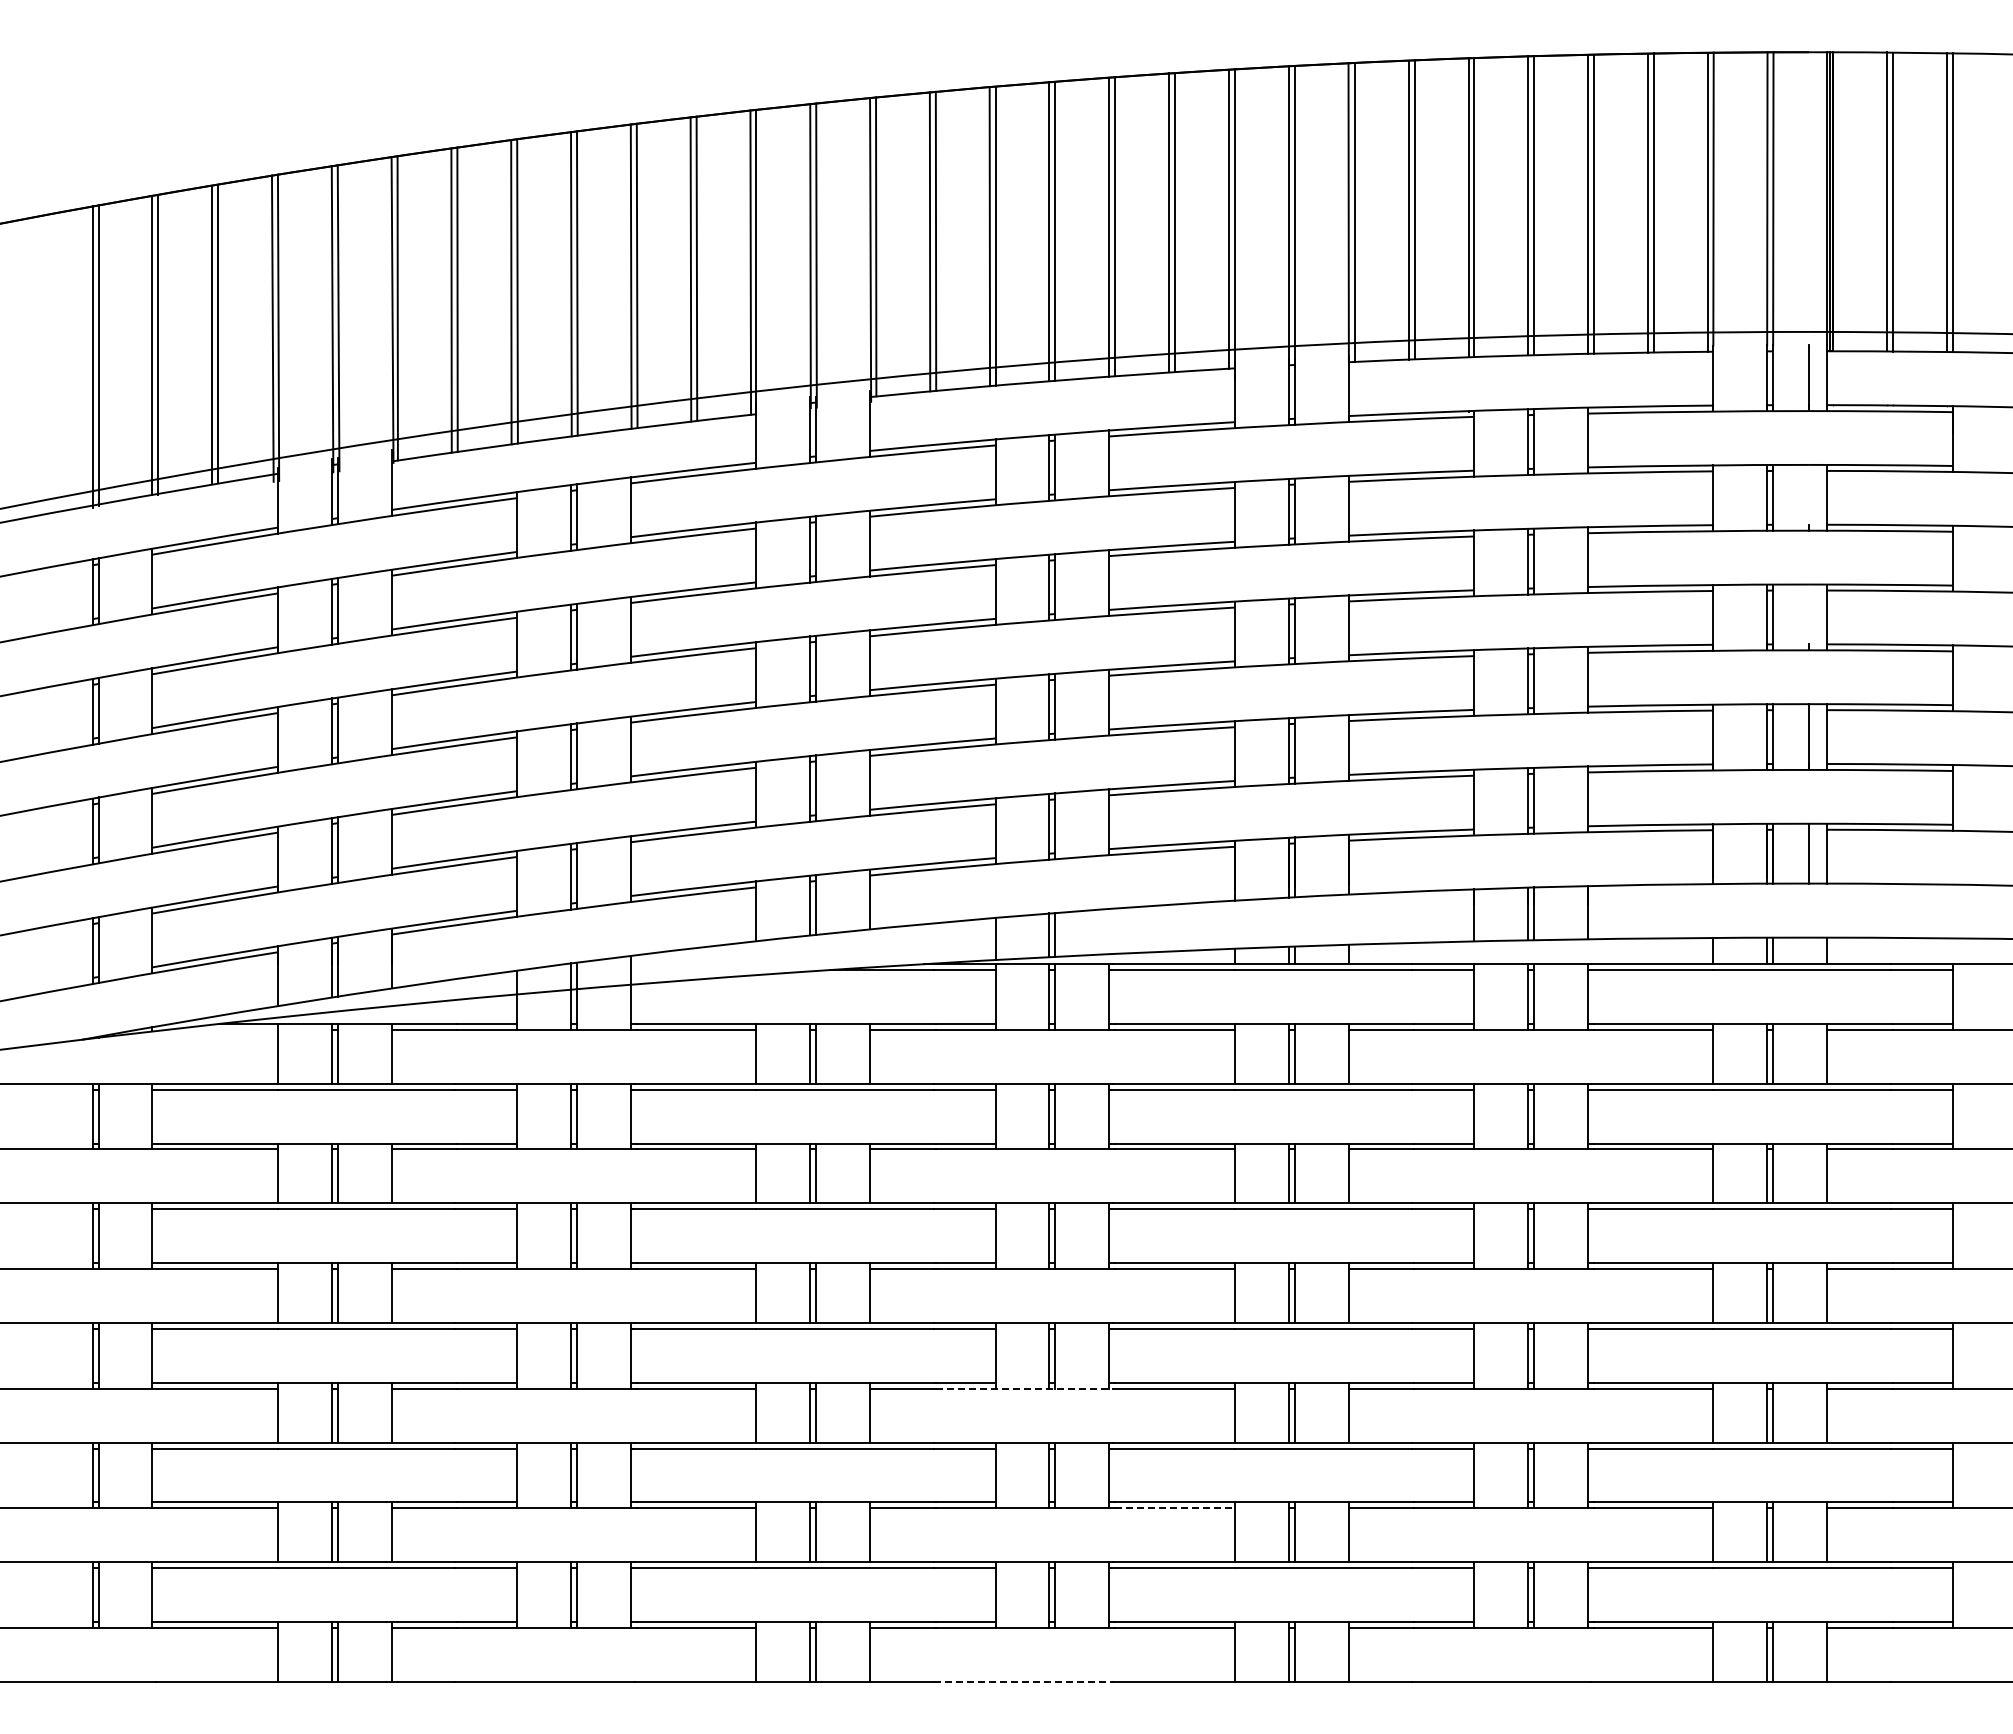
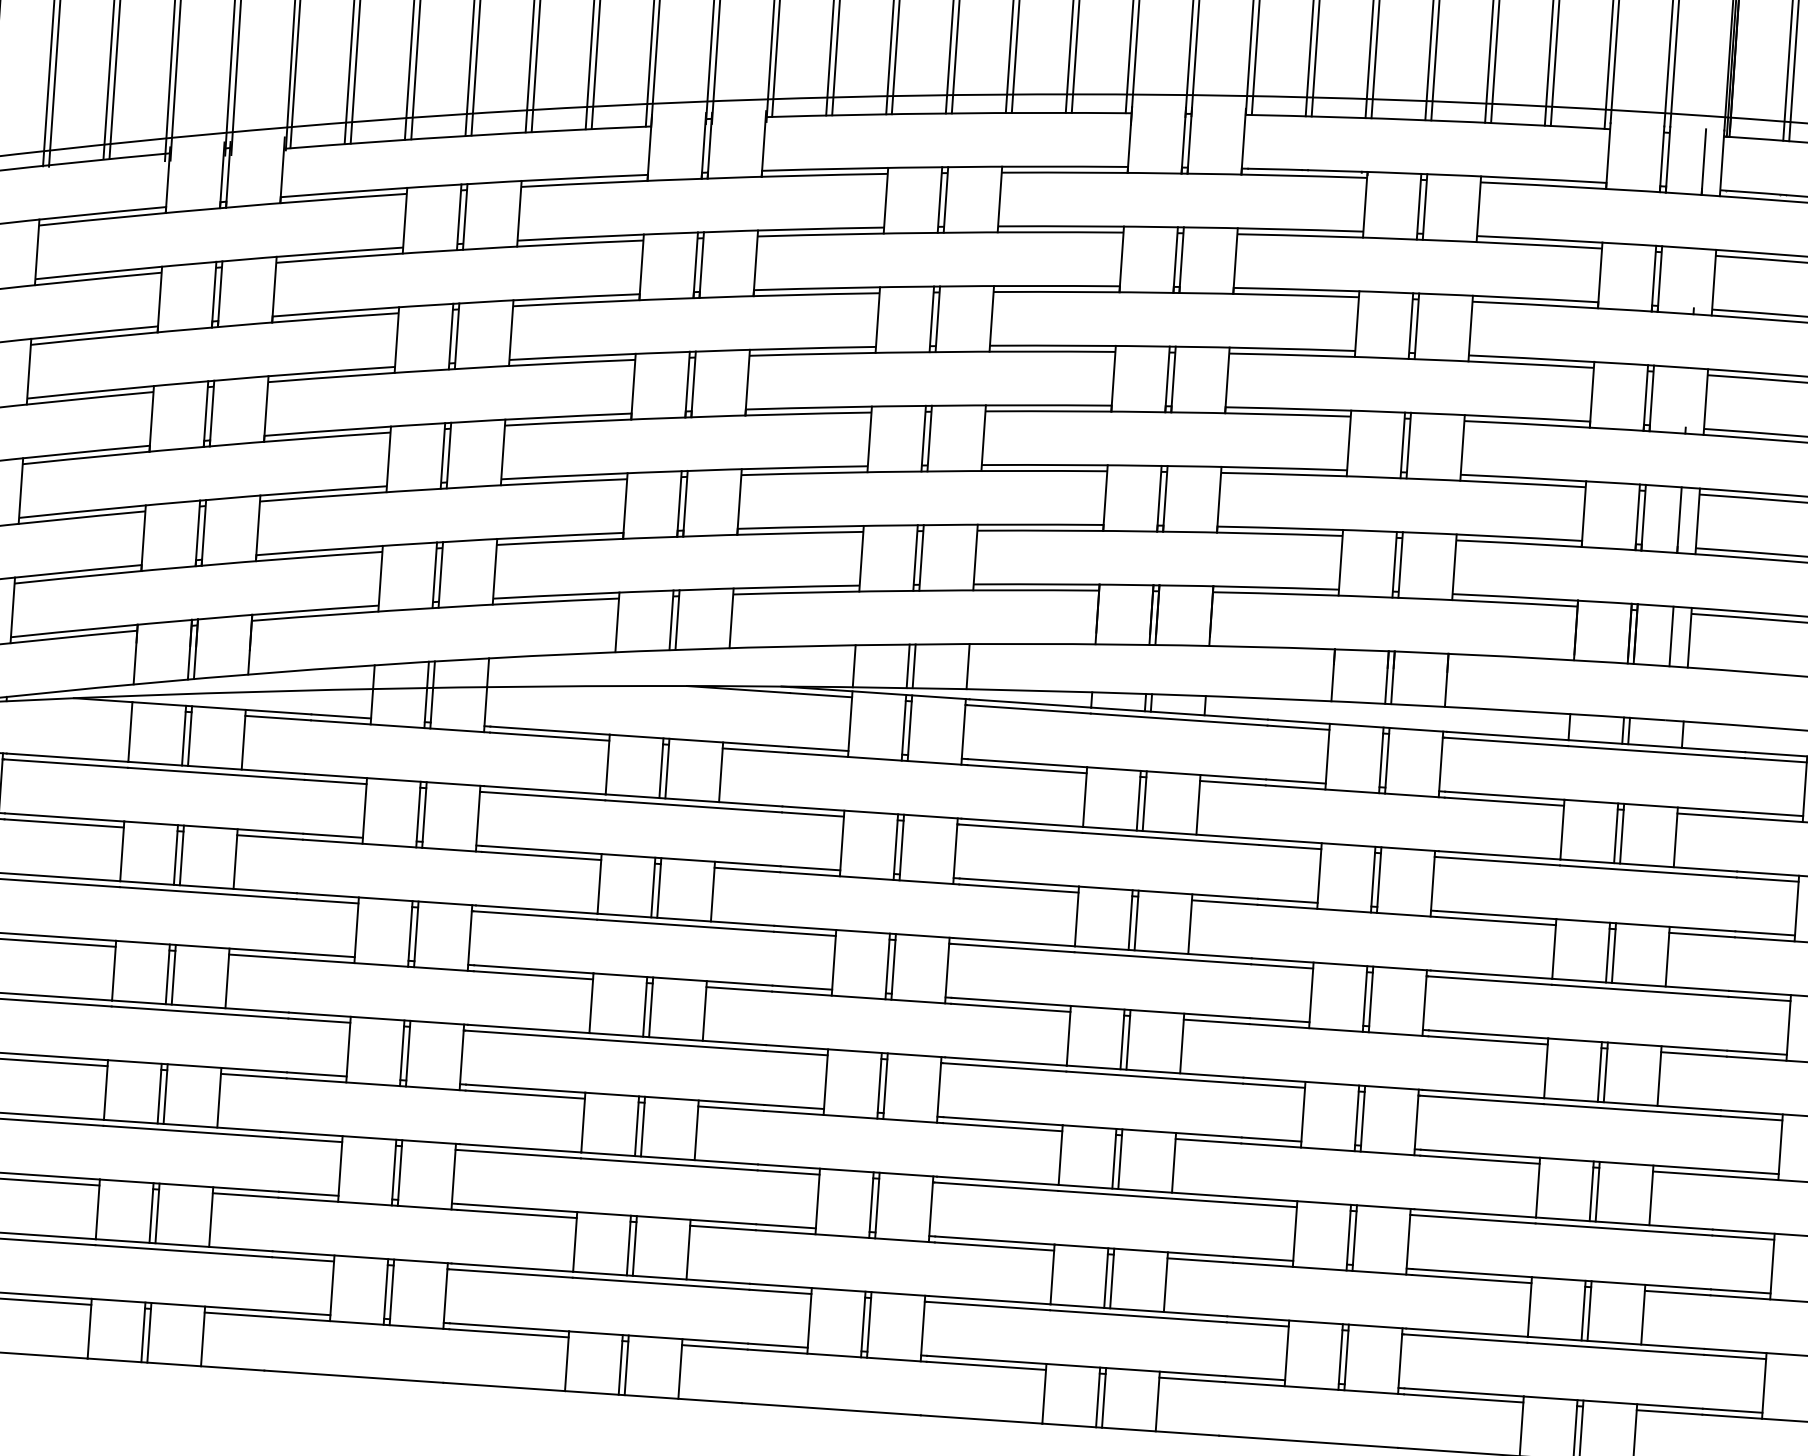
line: (1109, 931) -> (968, 666), added
line: (1025, 1388) -> (853, 1116), dashed -> solid
line: (1175, 1508) -> (994, 1246), dashed -> solid
line: (1023, 1681) -> (831, 1408), dashed -> solid

